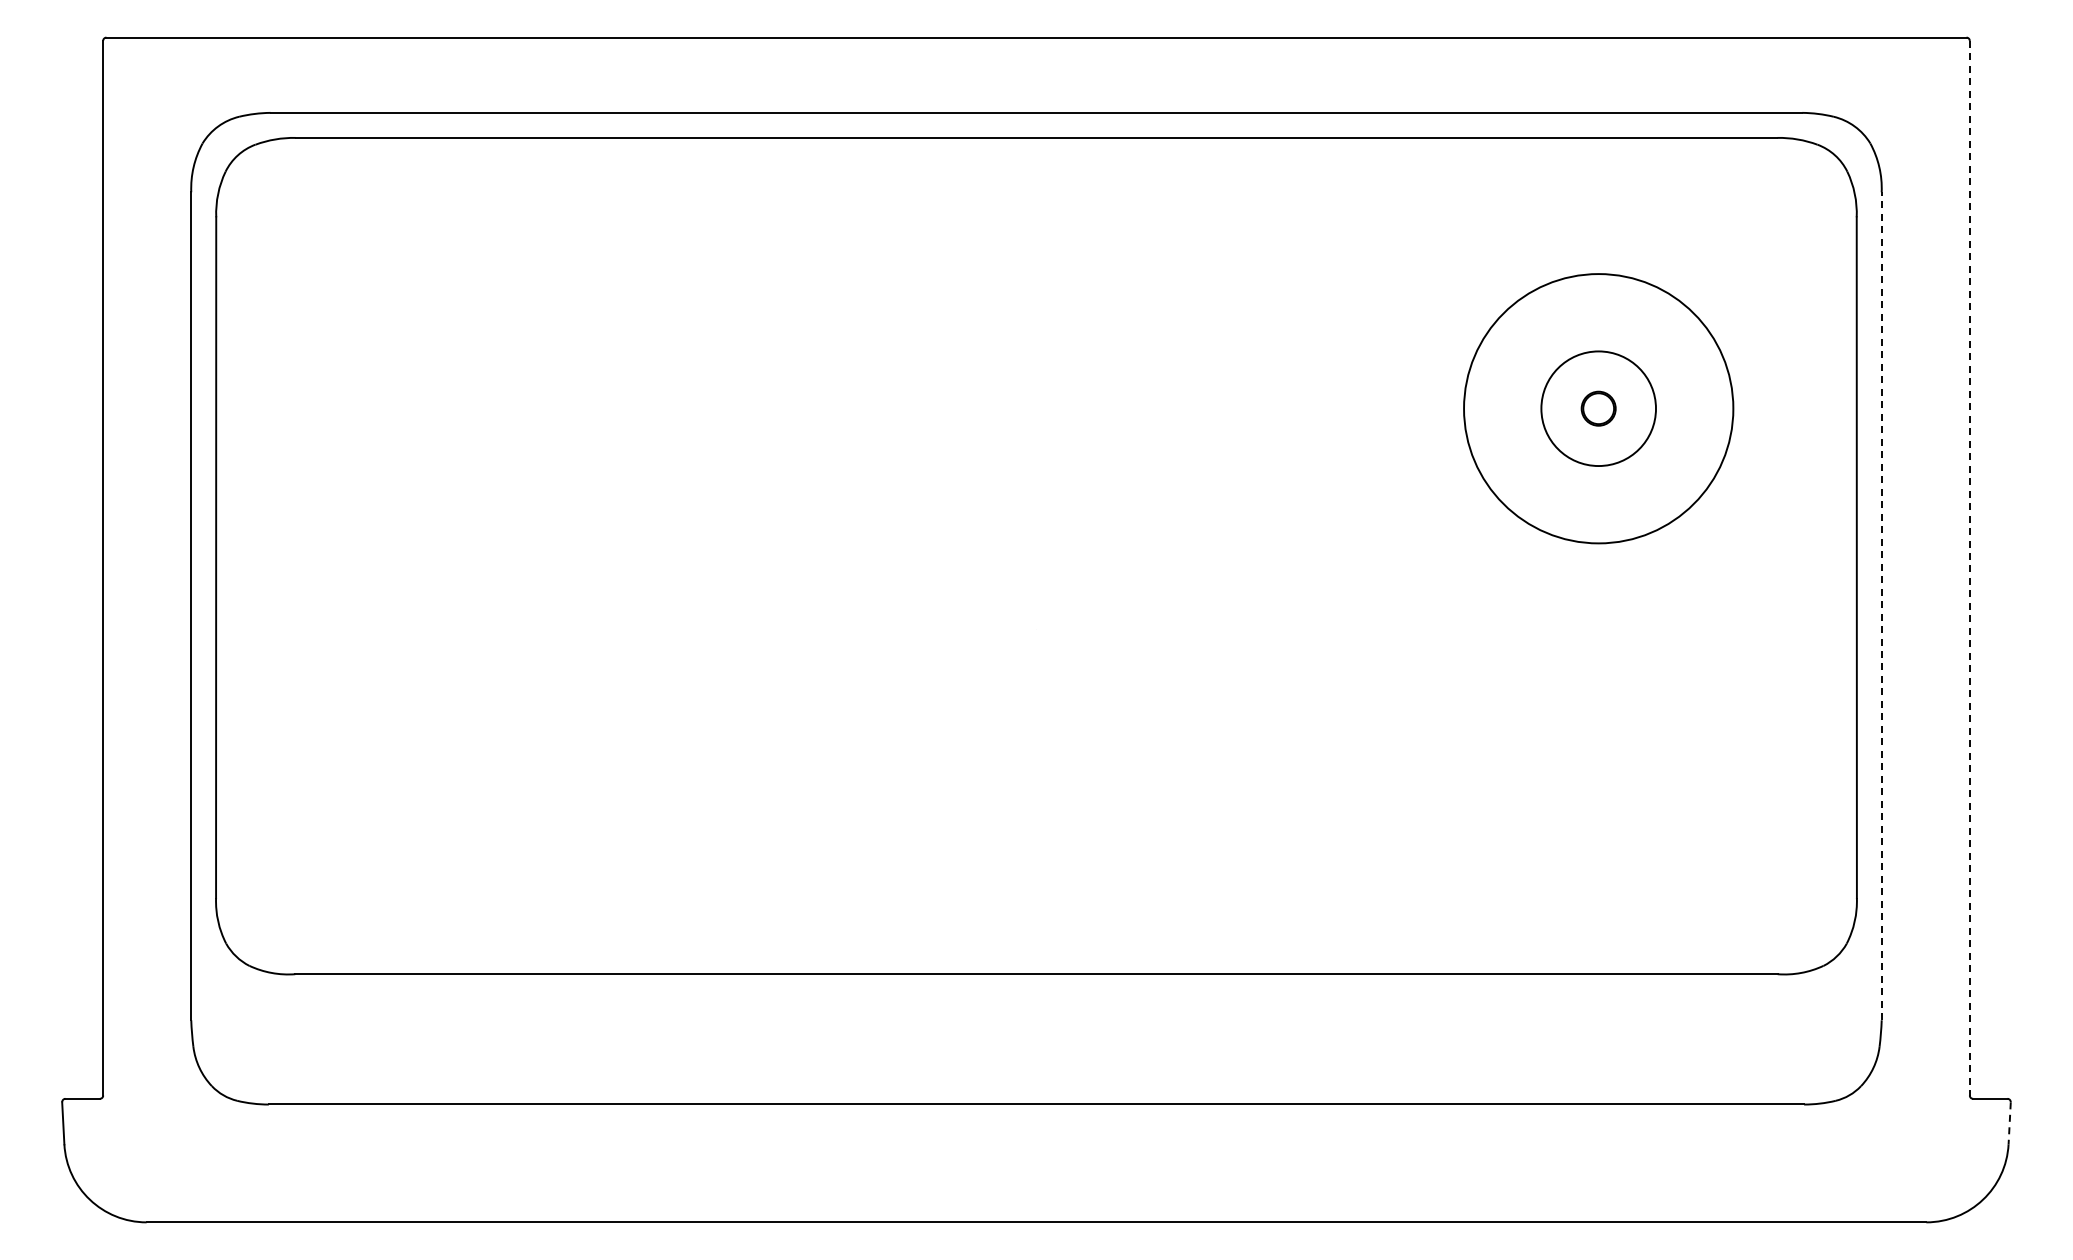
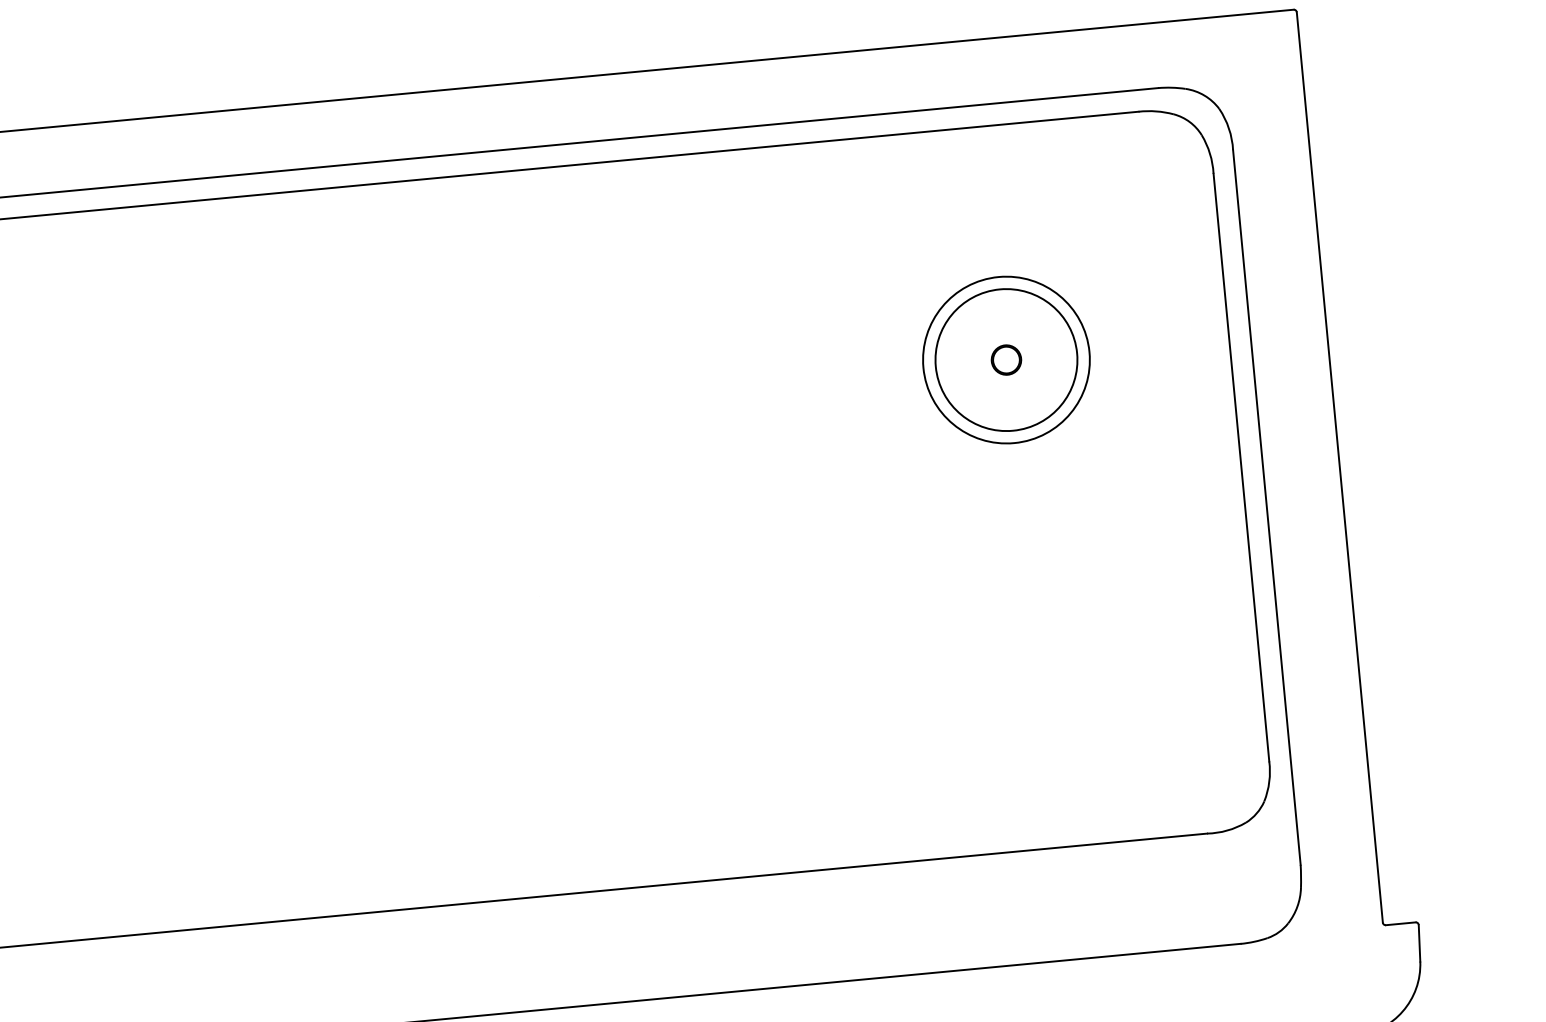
circle: (1598, 408) -> (1006, 359), size x0.71
circle: (1598, 408) -> (1006, 359), size x1.43
line: (1969, 568) -> (1339, 467), dashed -> solid
line: (1881, 606) -> (1266, 507), dashed -> solid
line: (2009, 1123) -> (1419, 943), dashed -> solid

